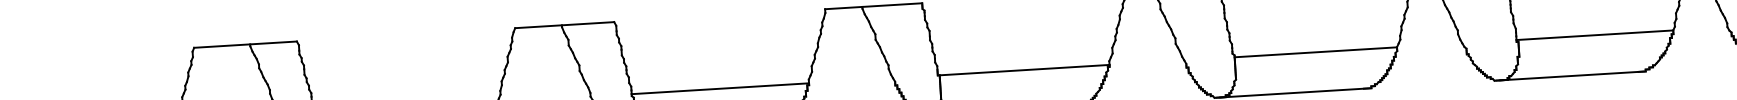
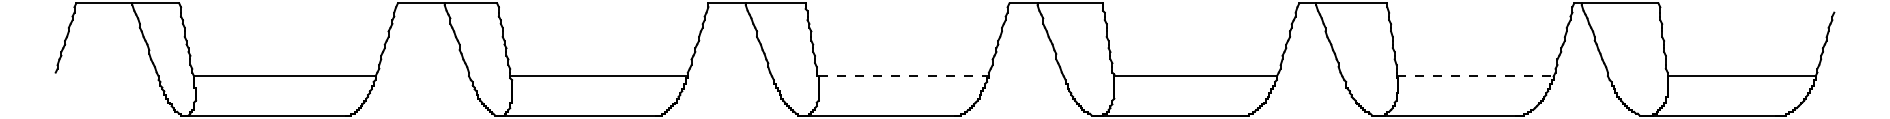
line: (1595, 35) -> (1475, 76), solid -> dashed
line: (1025, 70) -> (904, 76), solid -> dashed

